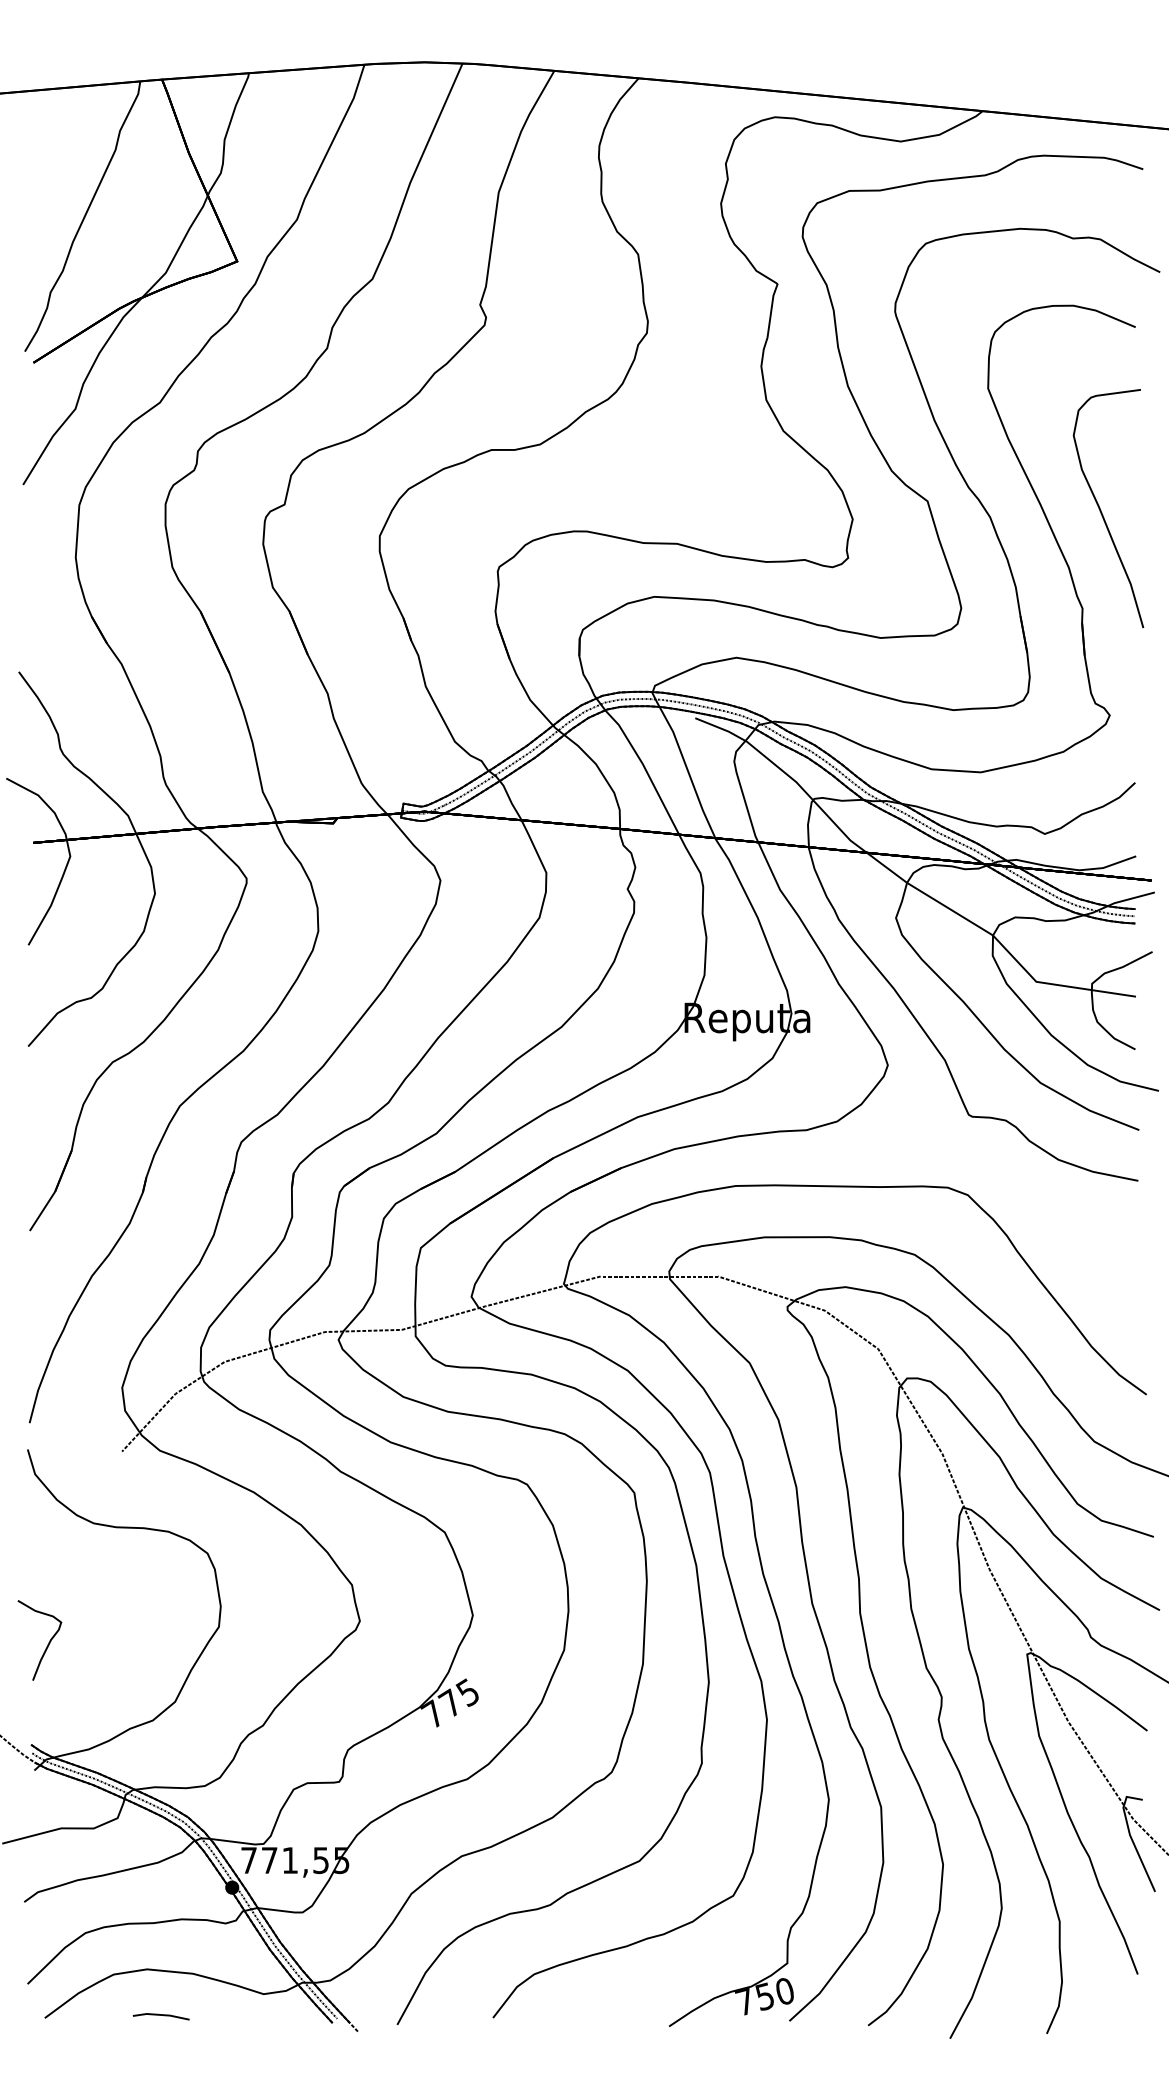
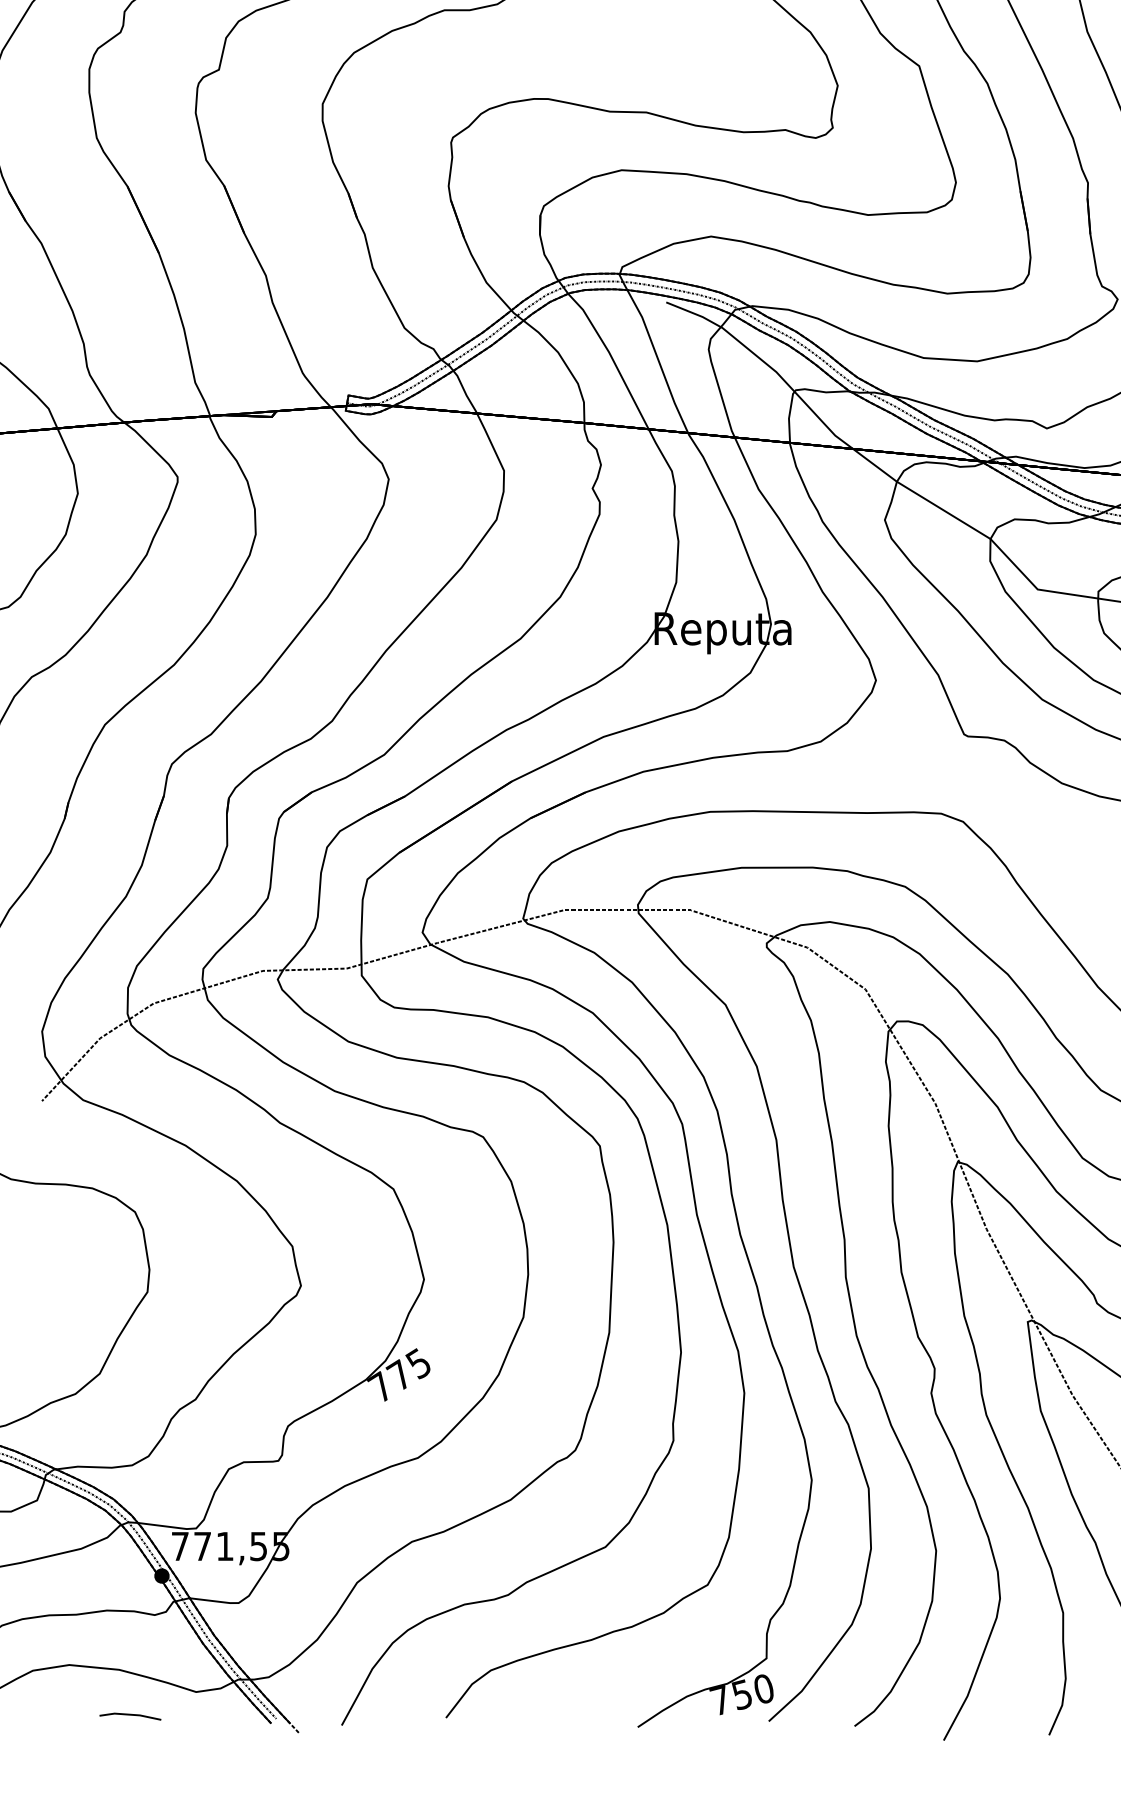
line: (160, 2015) -> (129, 1715), moved

